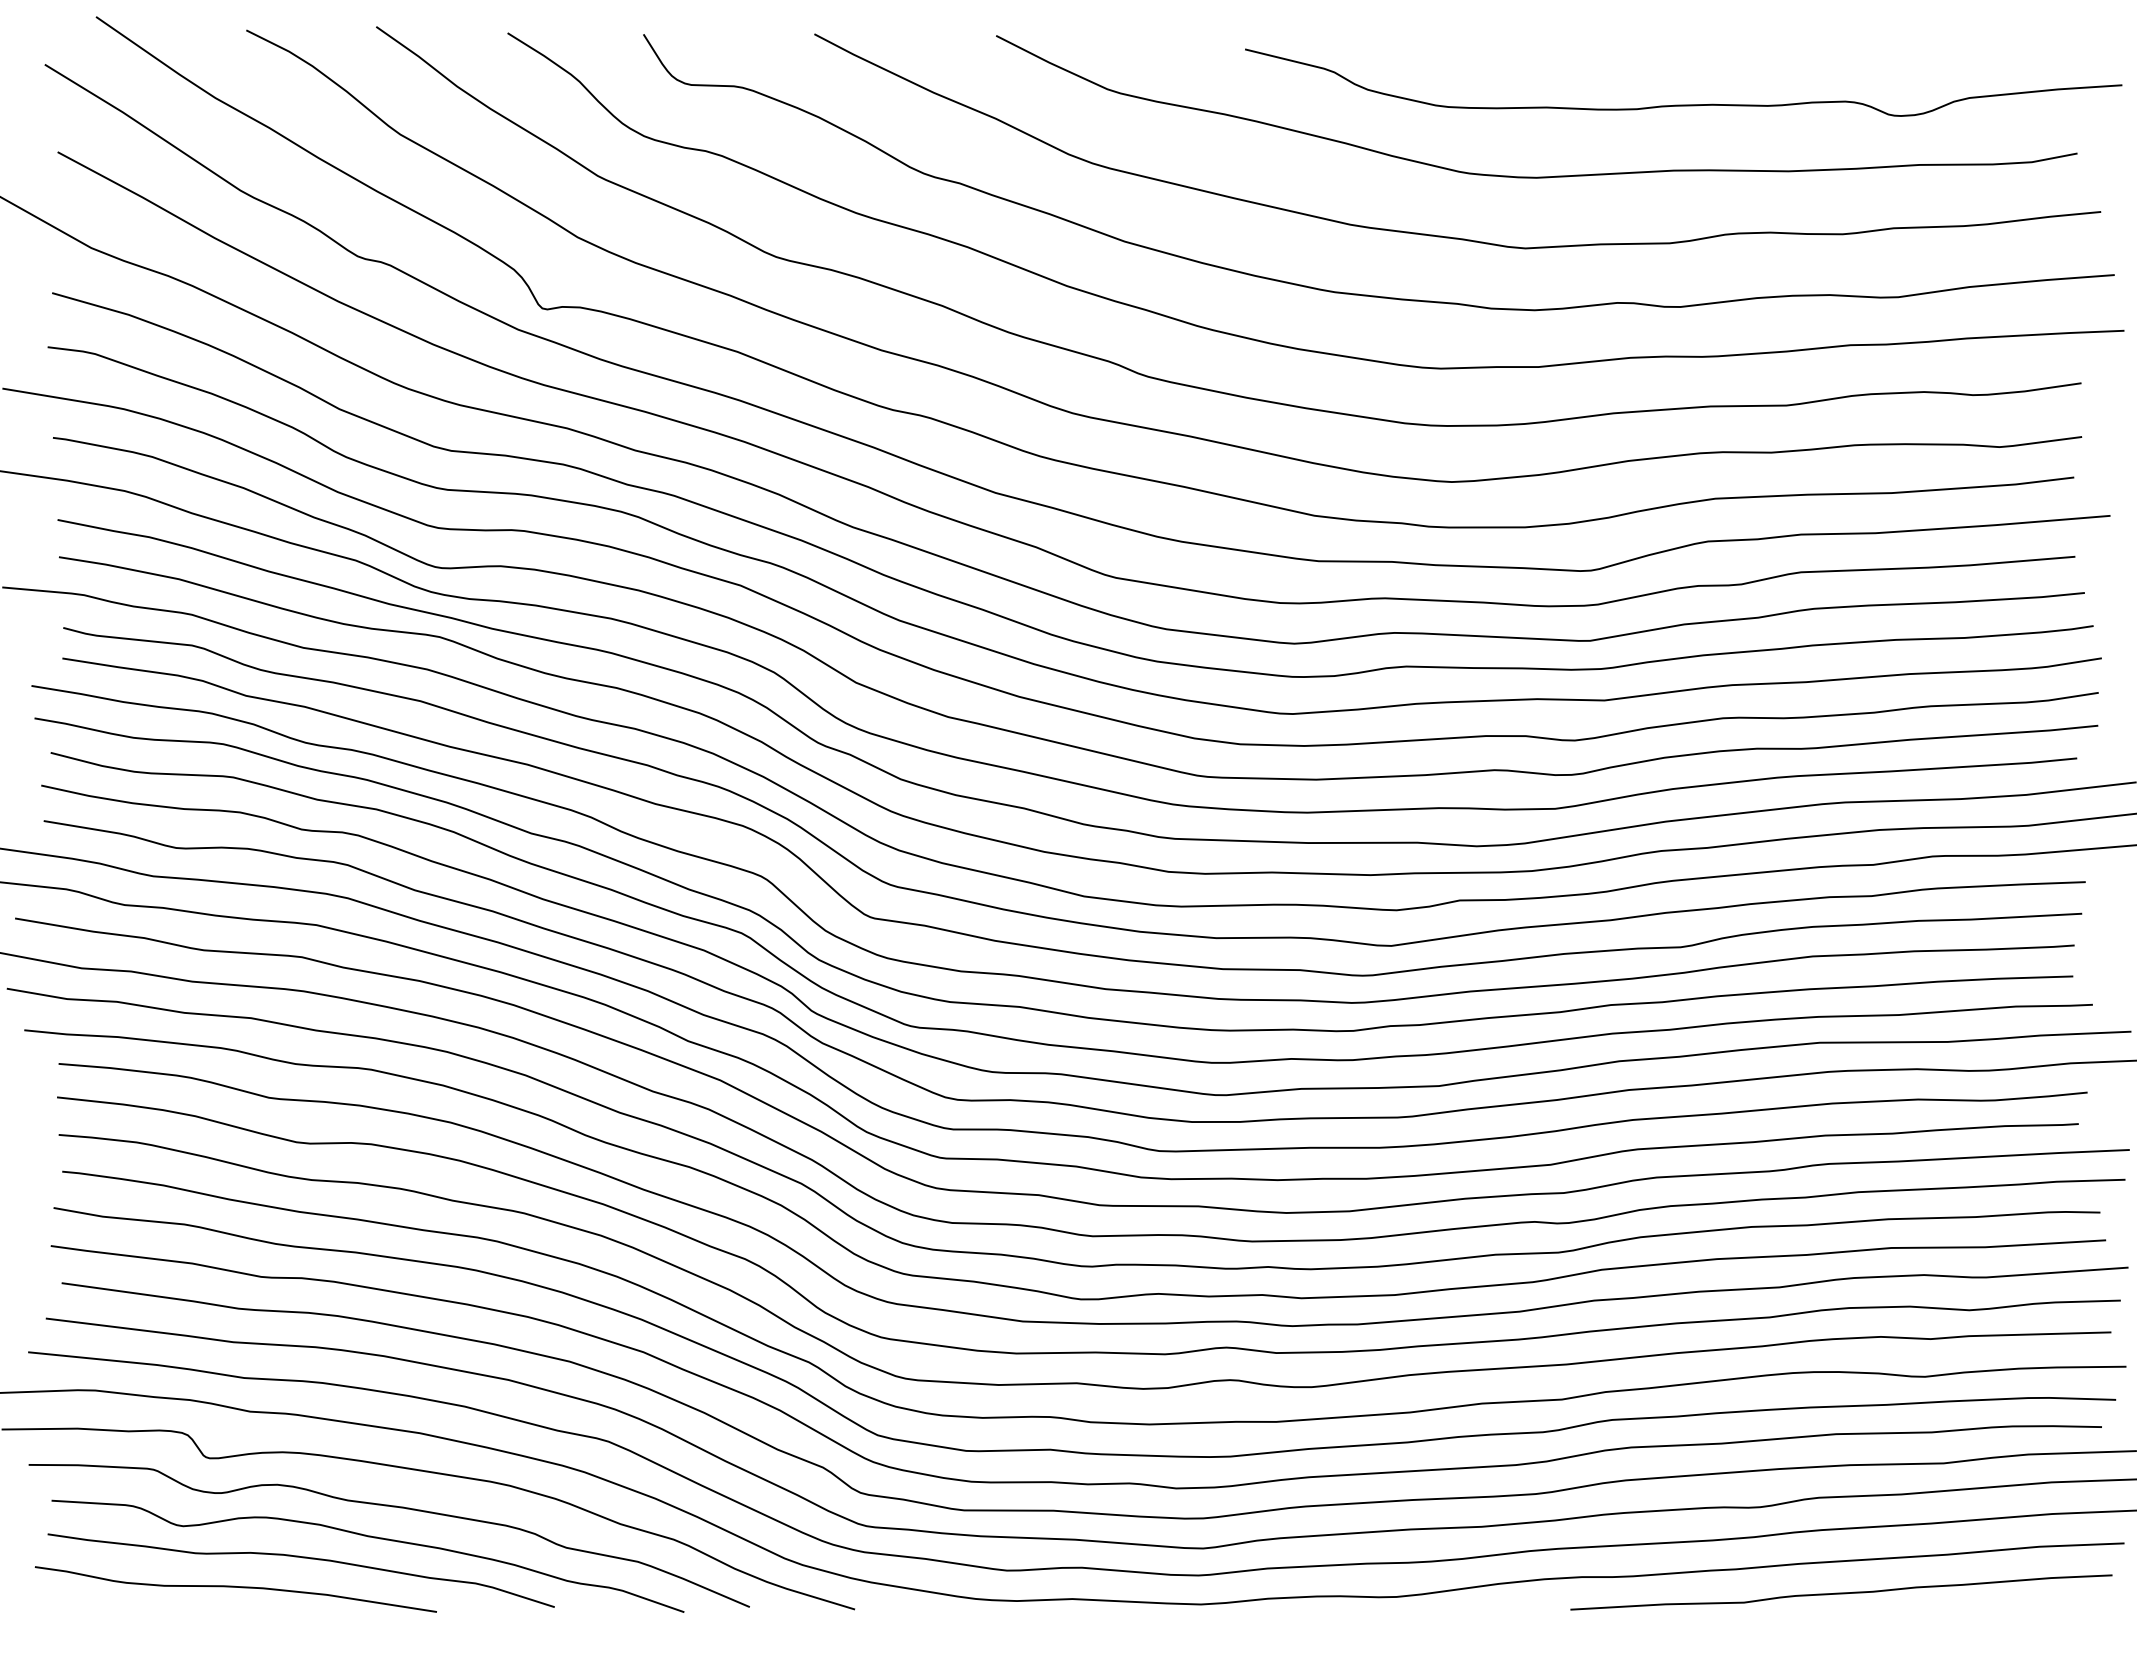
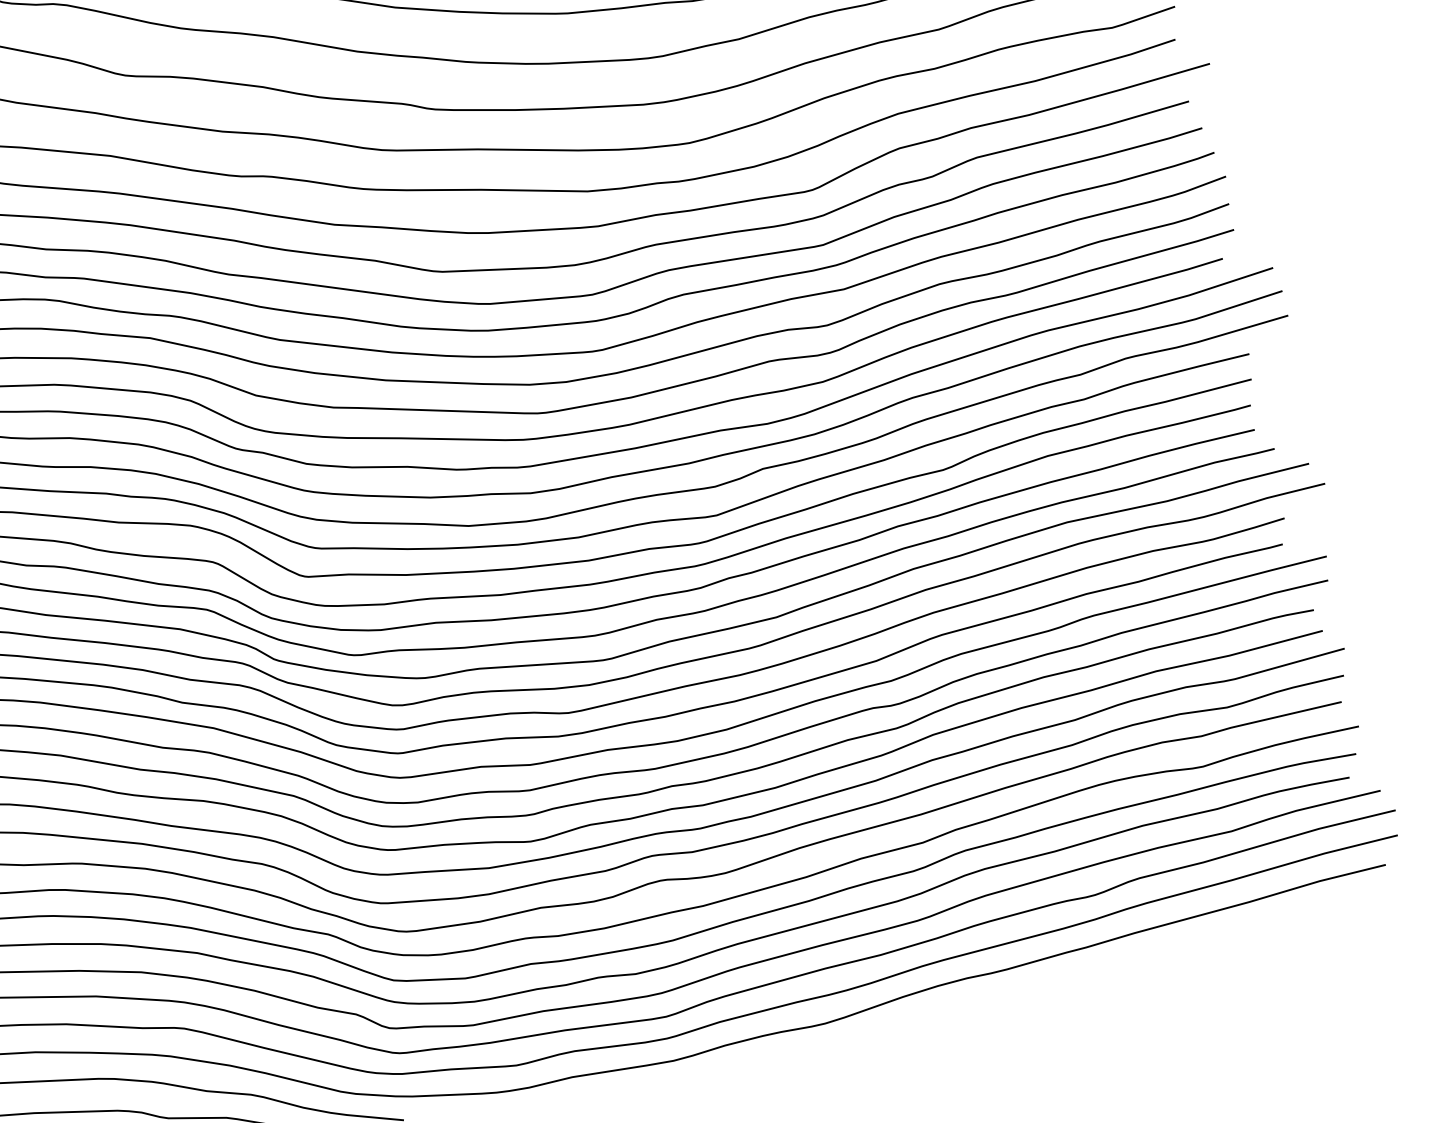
curve: (1841, 1592) -> (1172, 948), removed

